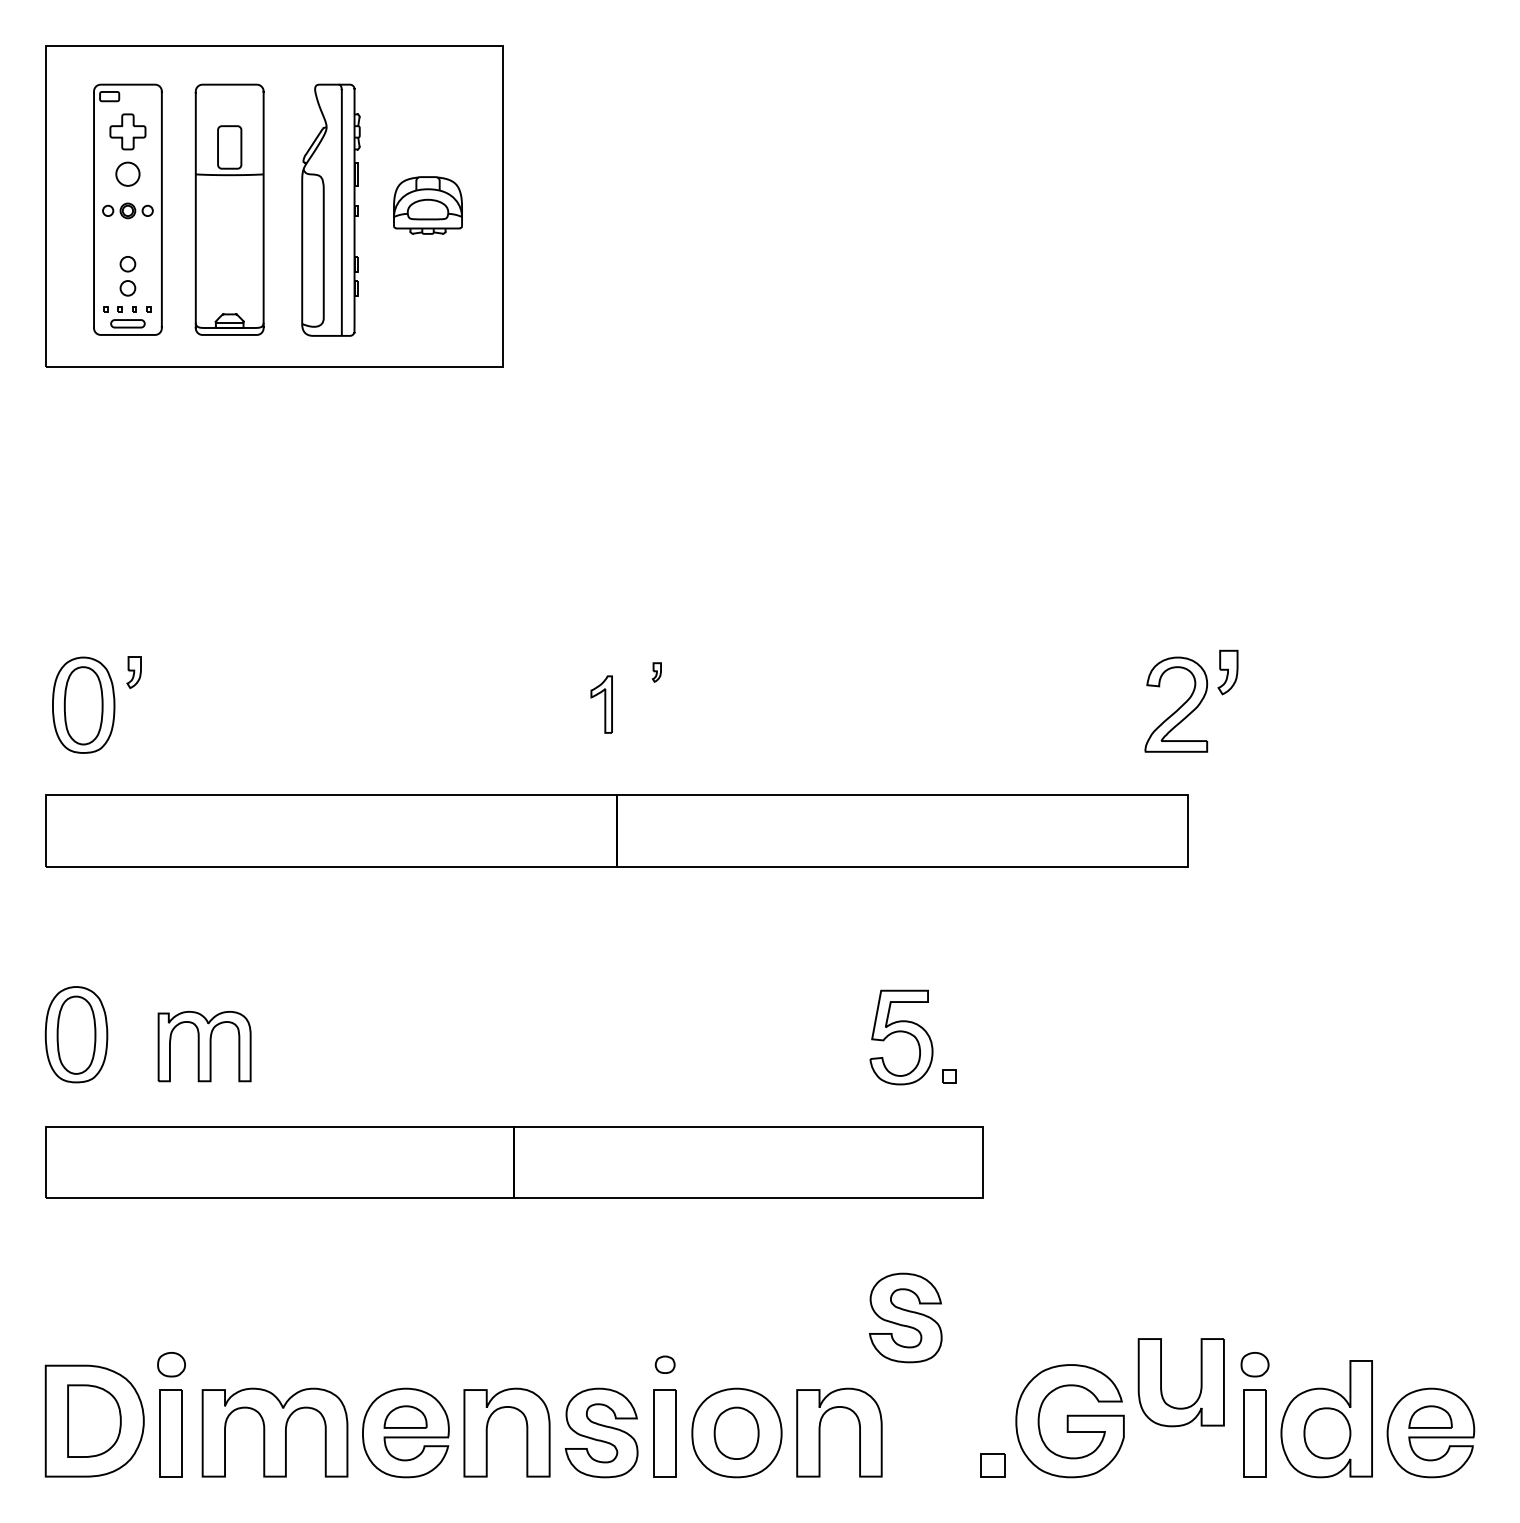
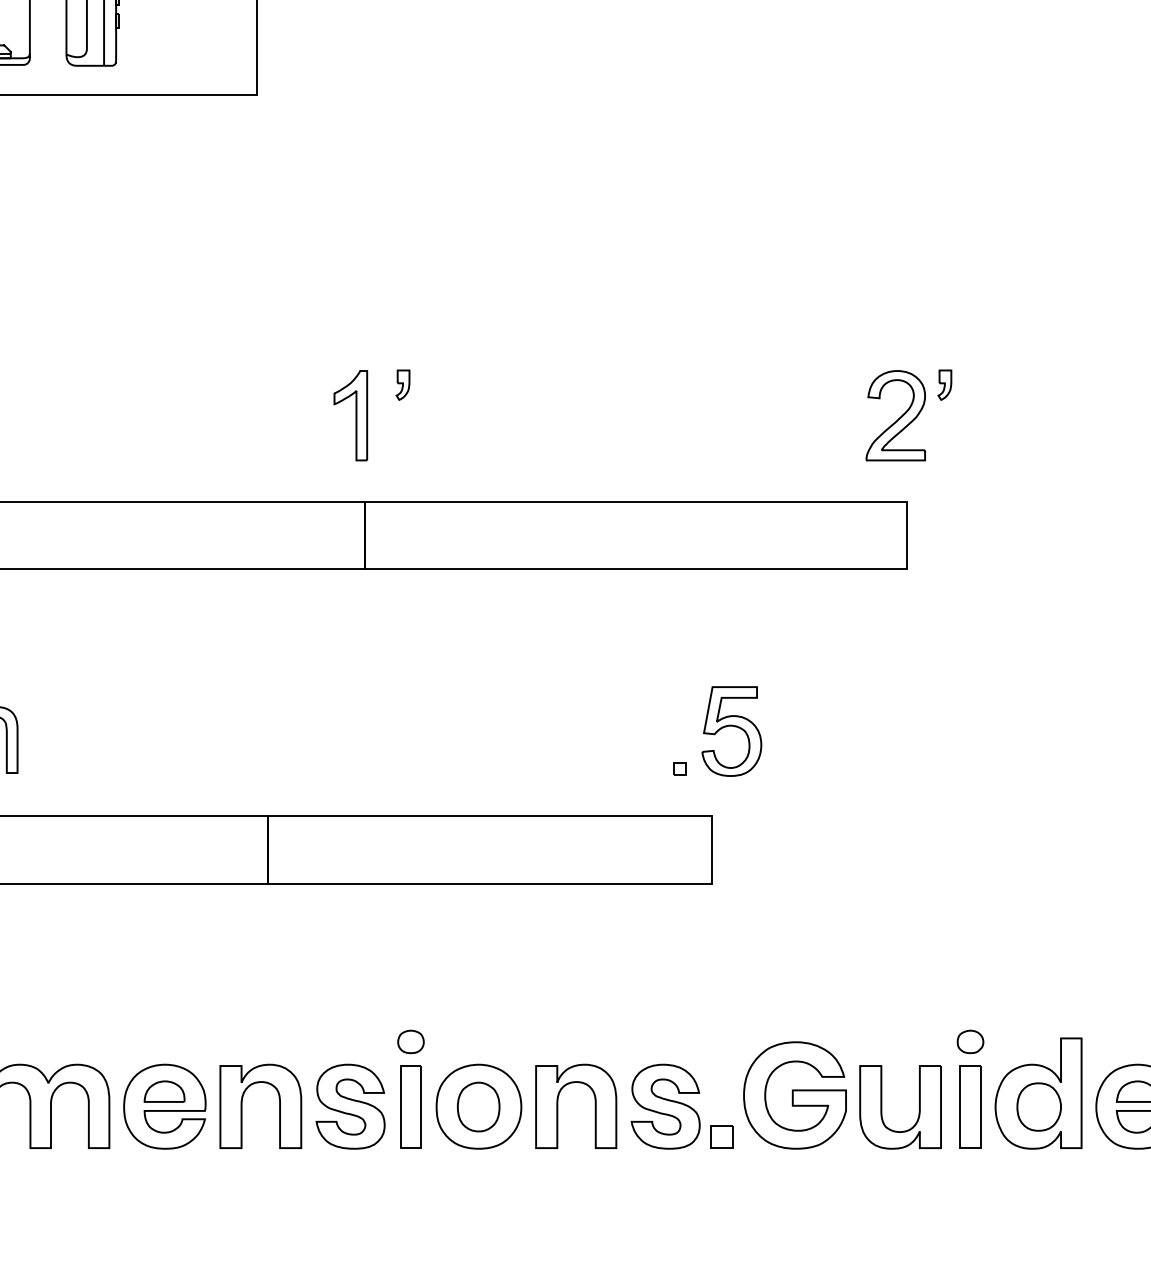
part: (656, 672) -> (402, 385), size x1.67
part: (1227, 672) -> (944, 385), size x0.71
part: (601, 704) -> (350, 415), size x1.67
part: (901, 1037) -> (731, 731), moved
part: (905, 1317) -> (665, 1106), moved
part: (664, 1364) -> (410, 1041), size x1.43
part: (1161, 1382) -> (881, 1107), moved

